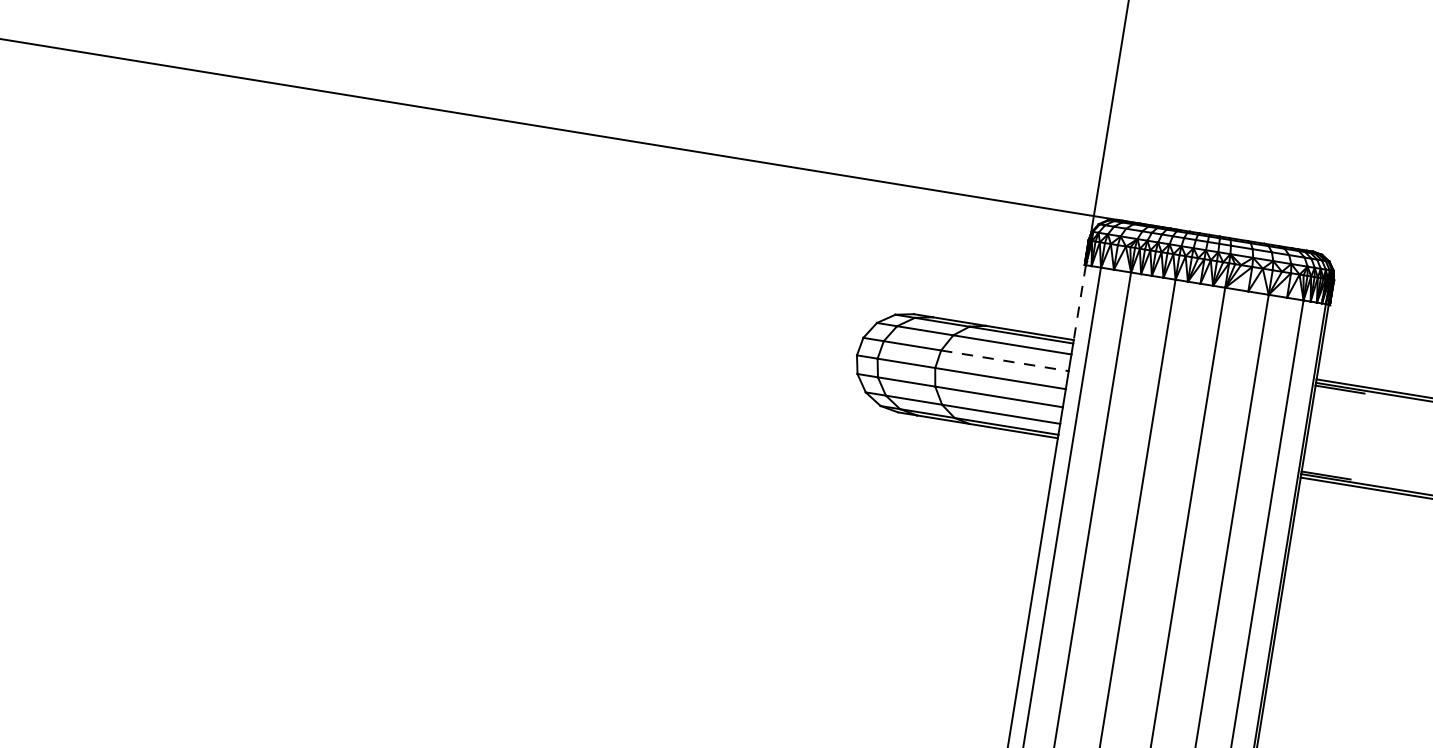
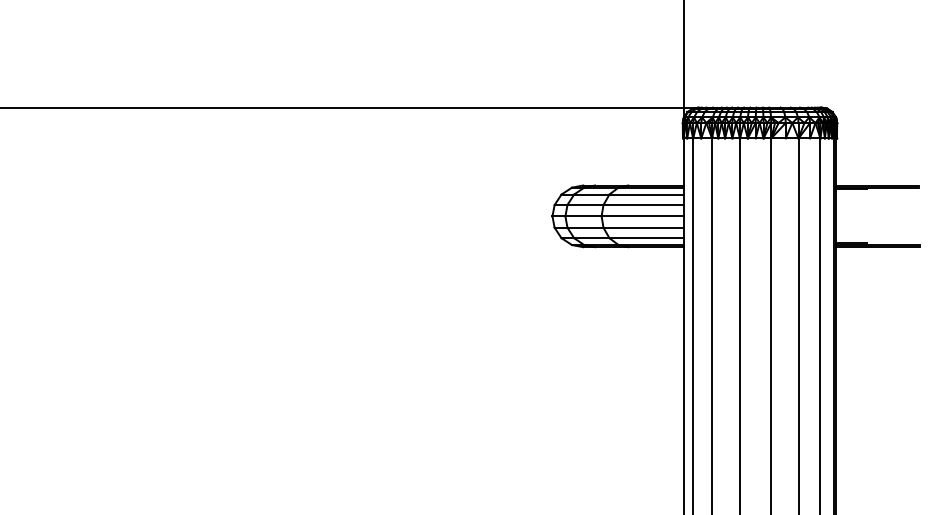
line: (1079, 301) -> (683, 161), dashed -> solid
line: (1006, 361) -> (644, 205), dashed -> solid

